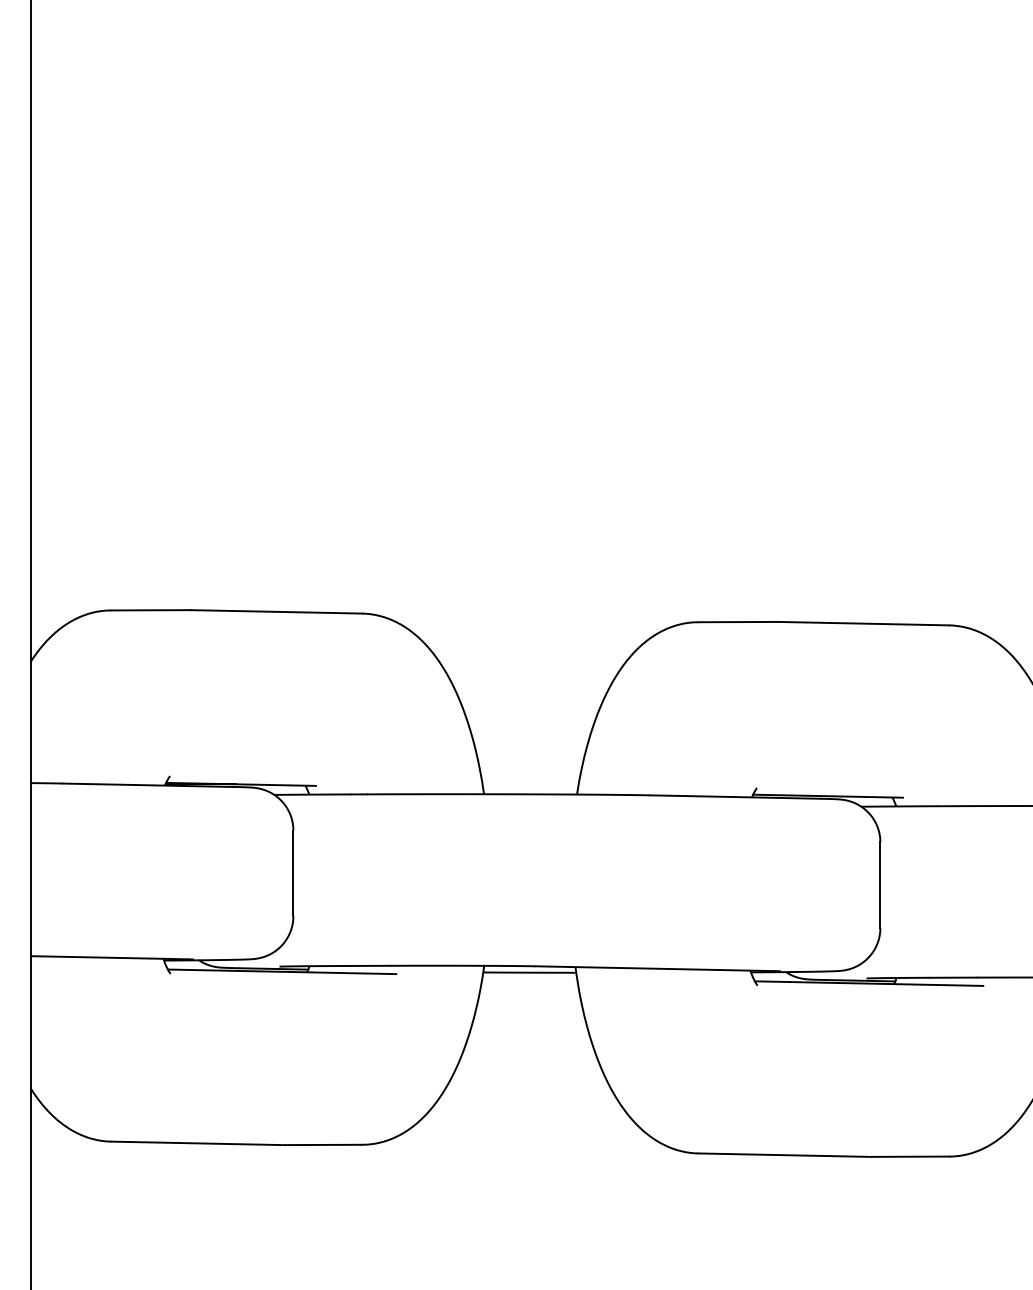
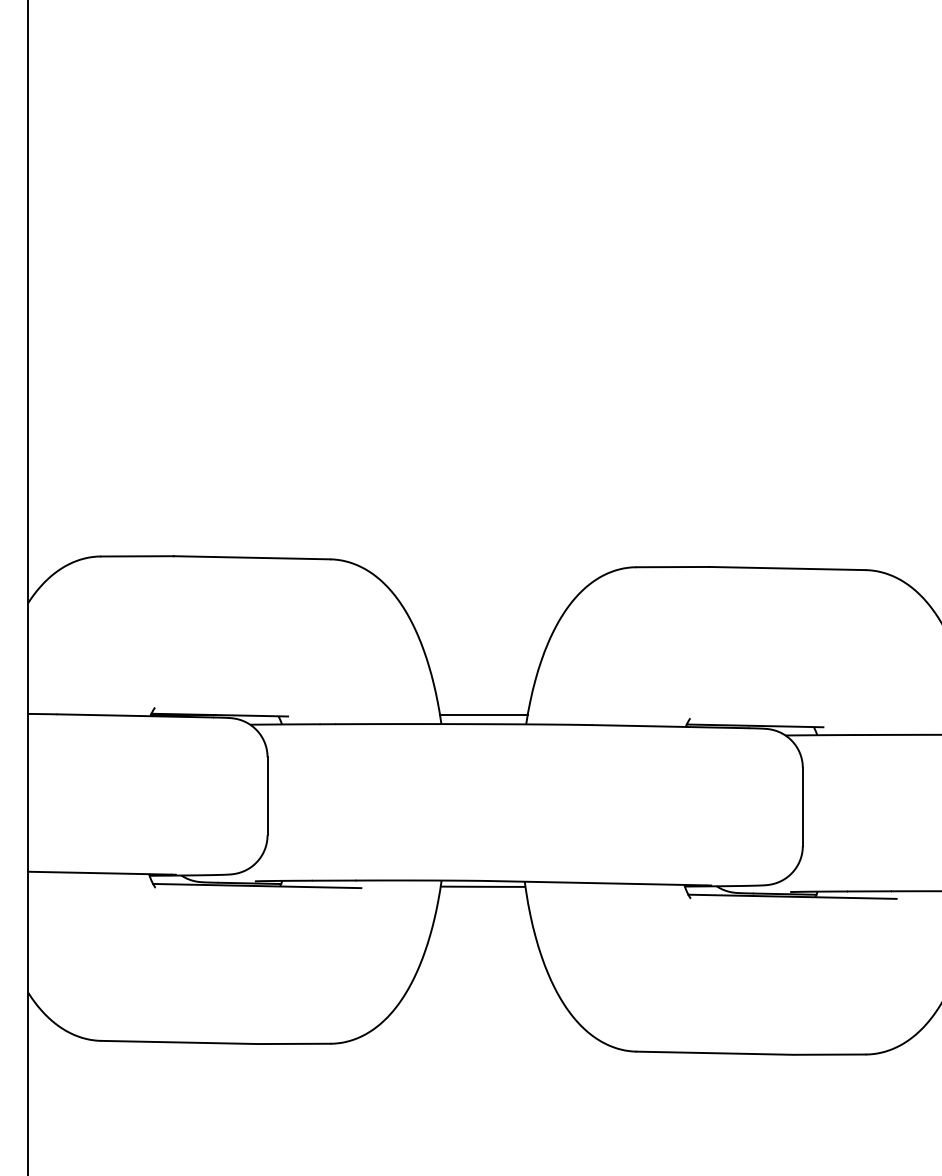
line: (530, 784) -> (483, 715), added

